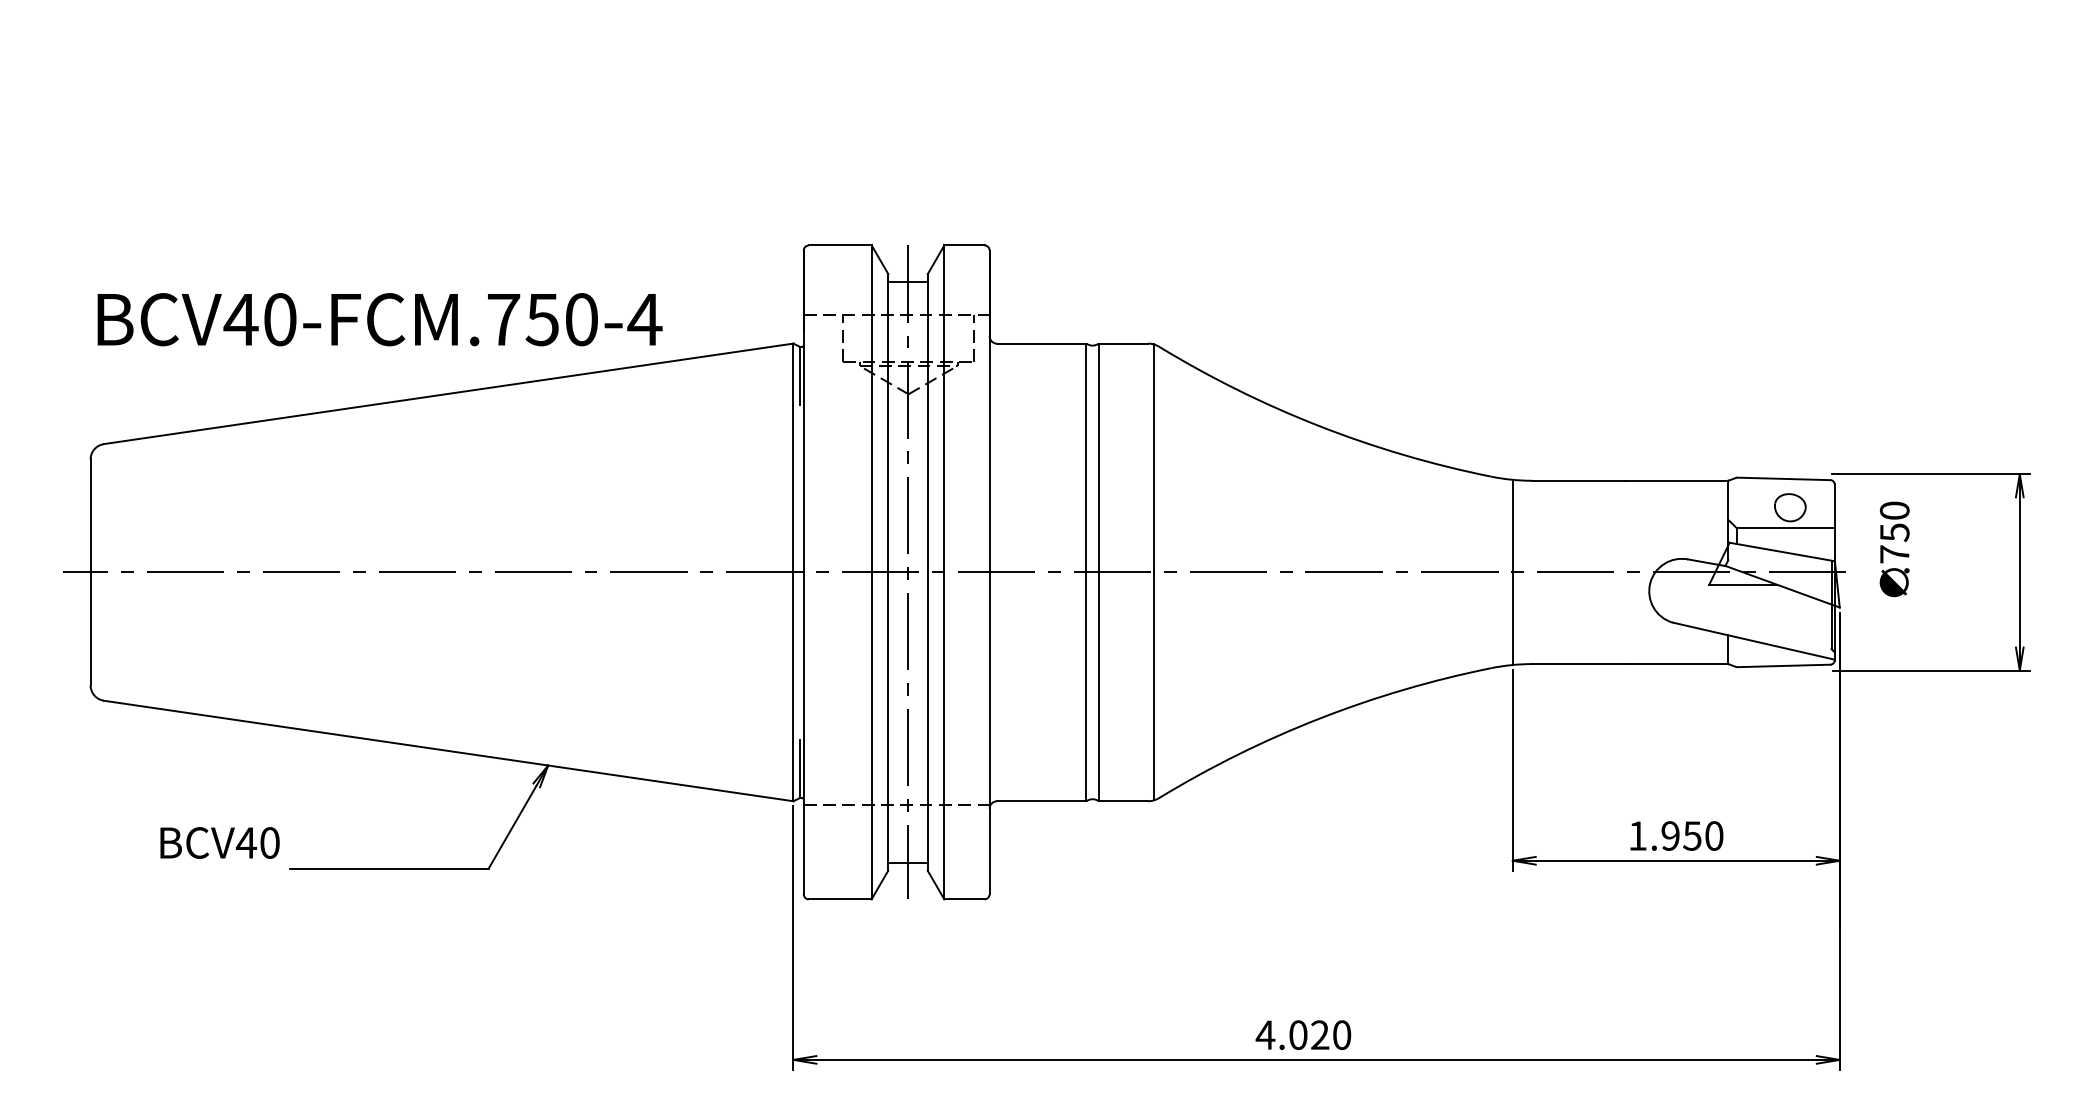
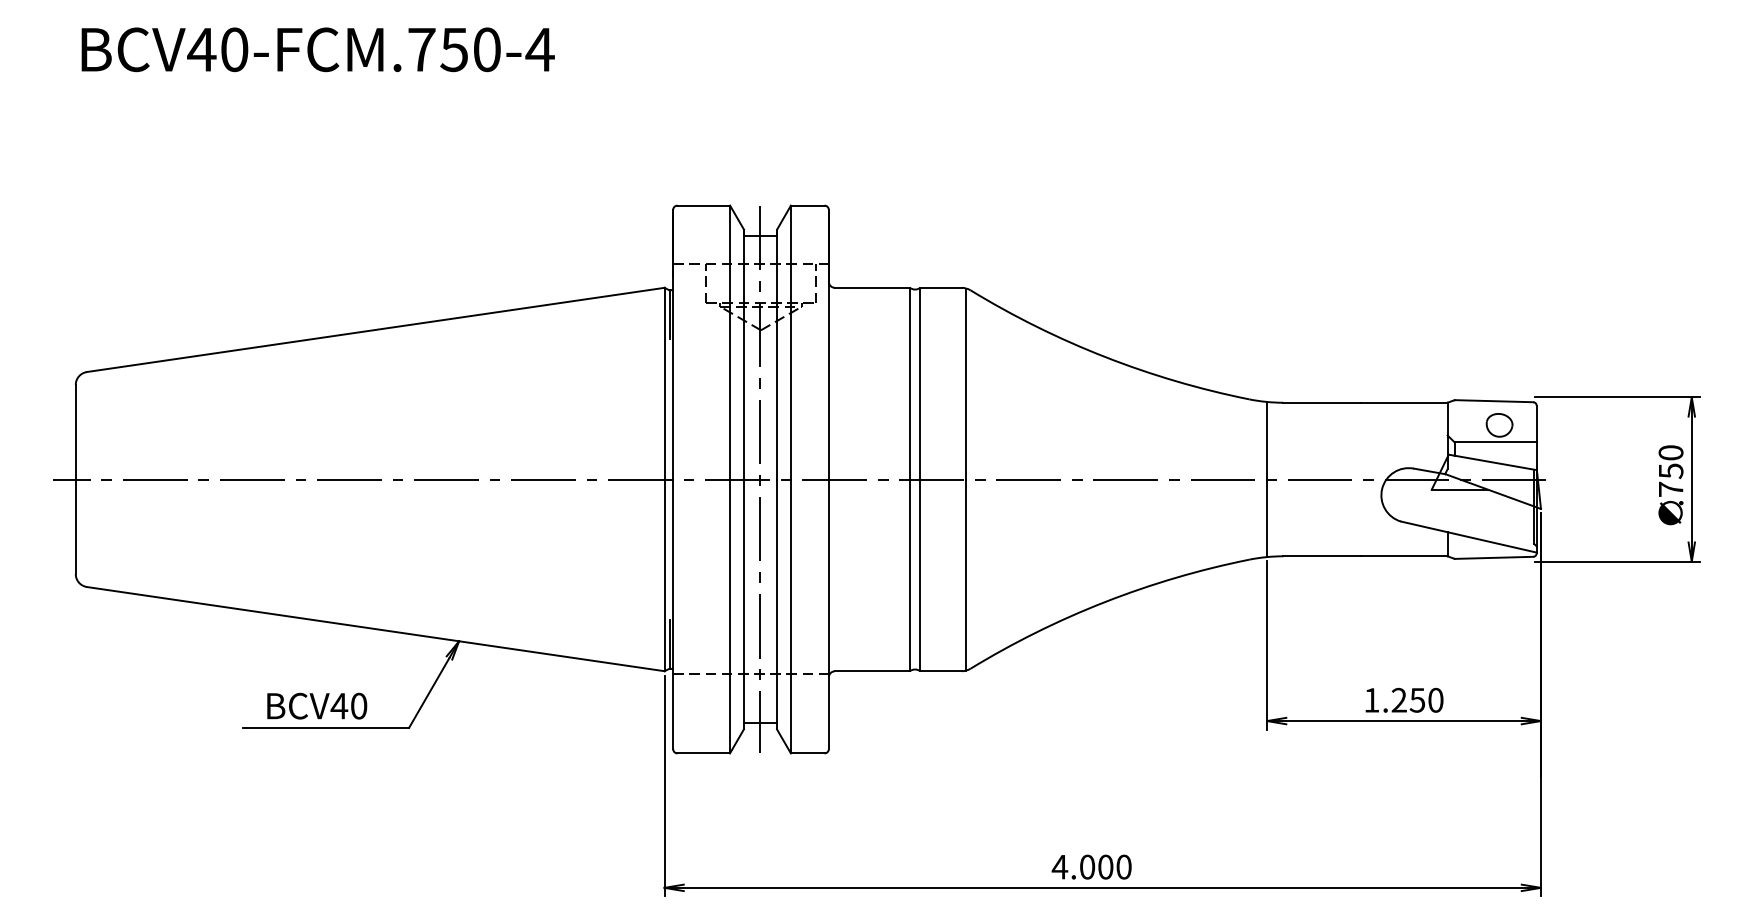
text: (379, 319) -> (317, 49), moved
text: (1894, 549) -> (1670, 485), moved
text: (1669, 836) -> (1398, 700), 1.950 -> 1.250
text: (220, 842) -> (317, 705), moved
text: (1319, 1034) -> (1105, 866), 4.020 -> 4.000

